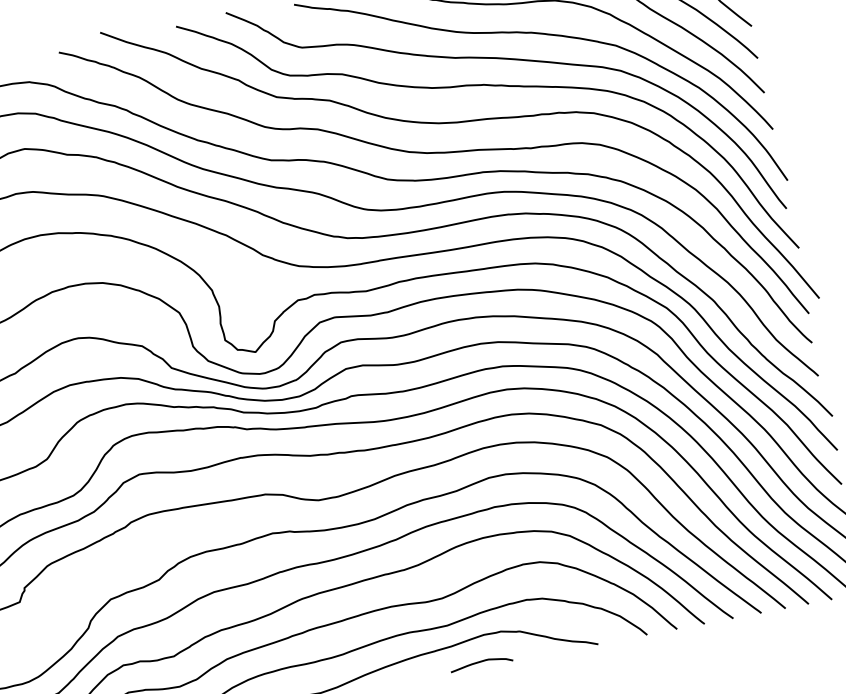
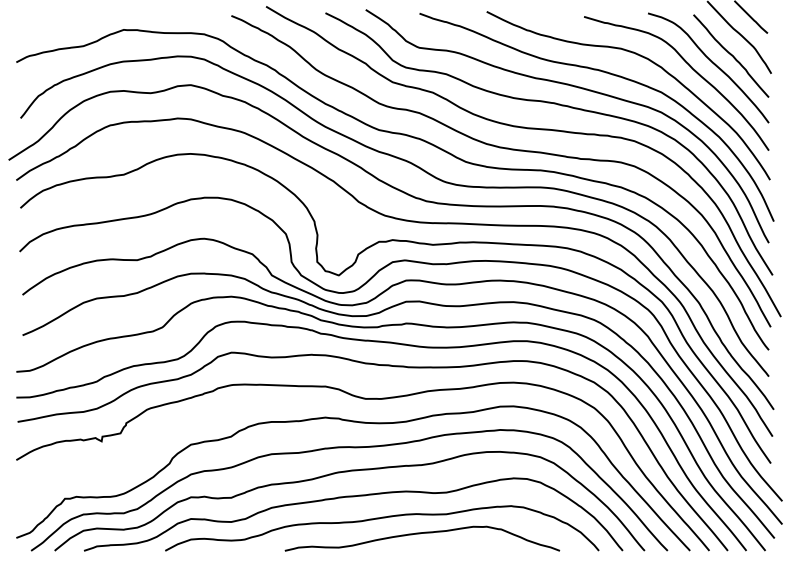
curve: (481, 662) -> (467, 547), removed

